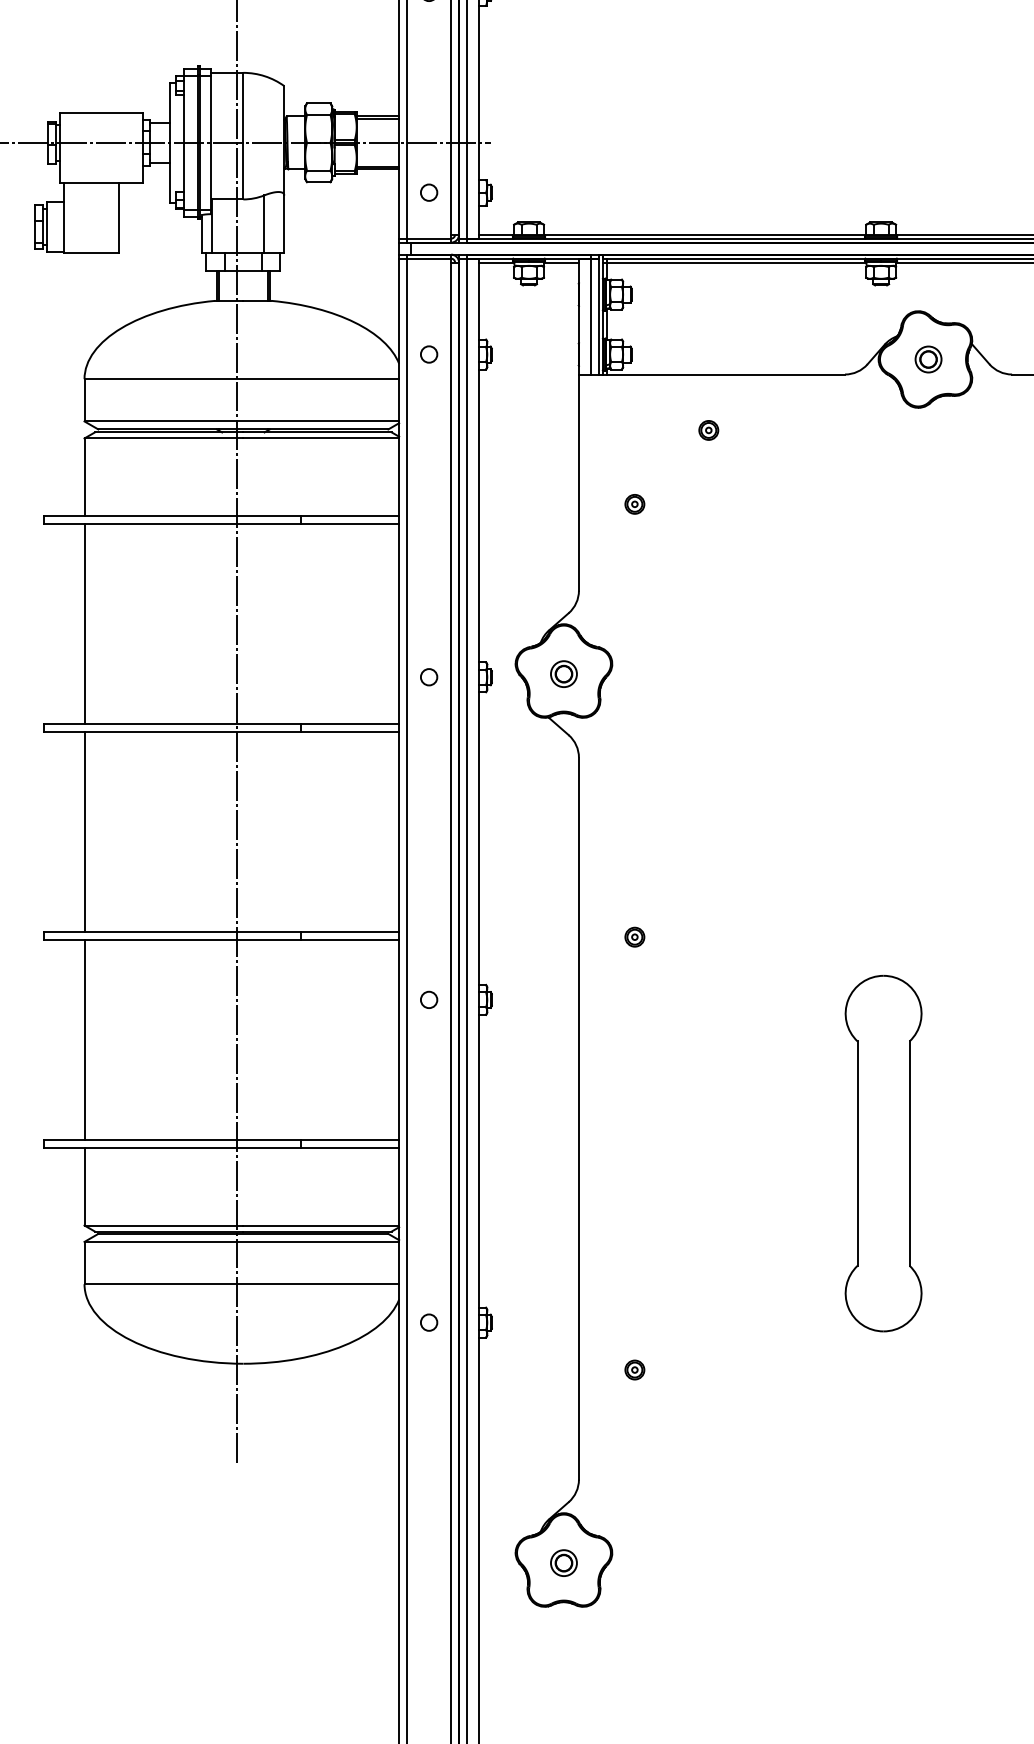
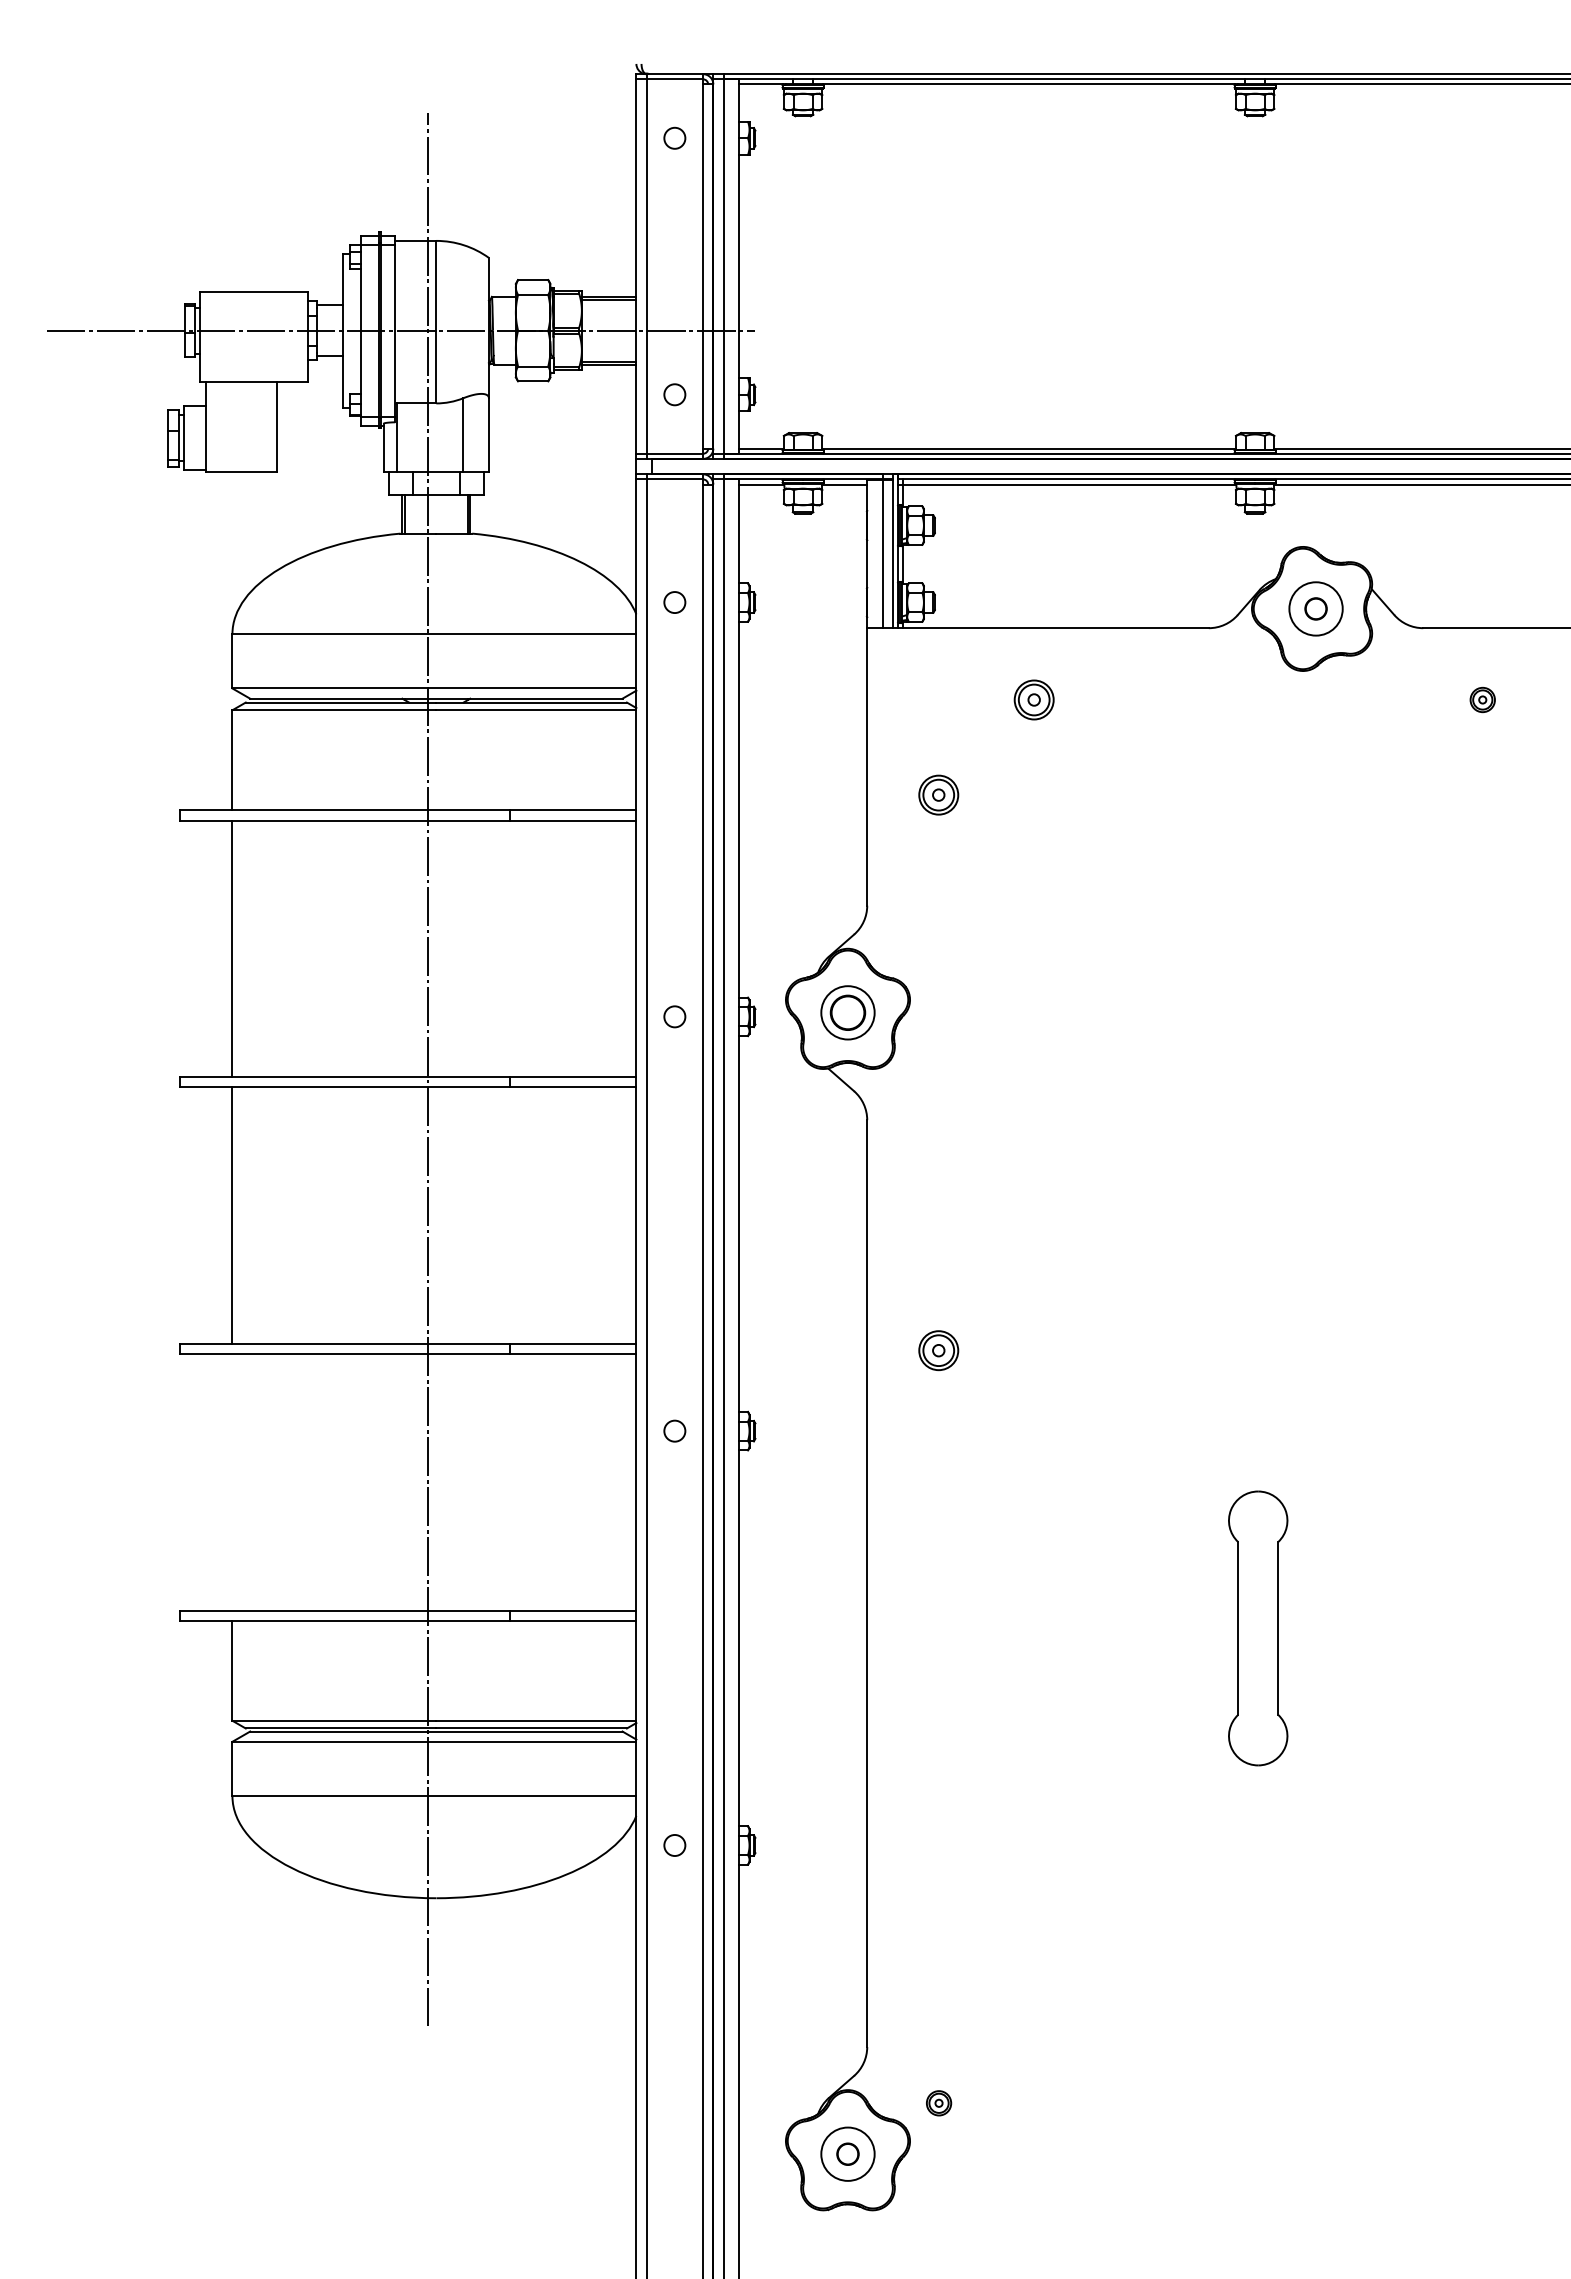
circle: (928, 359) -> (1315, 608), size x1.6
part: (708, 430) -> (1033, 699), size x1.6
part: (635, 504) -> (939, 794), size x1.6
part: (563, 673) -> (847, 1012), size x1.6
part: (635, 937) -> (939, 1350), size x1.6
line: (84, 1039) -> (232, 1482), removed
part: (882, 1153) -> (1257, 1628), size x0.6
part: (635, 1370) -> (939, 2103), moved
circle: (563, 1562) -> (847, 2153), size x1.6

